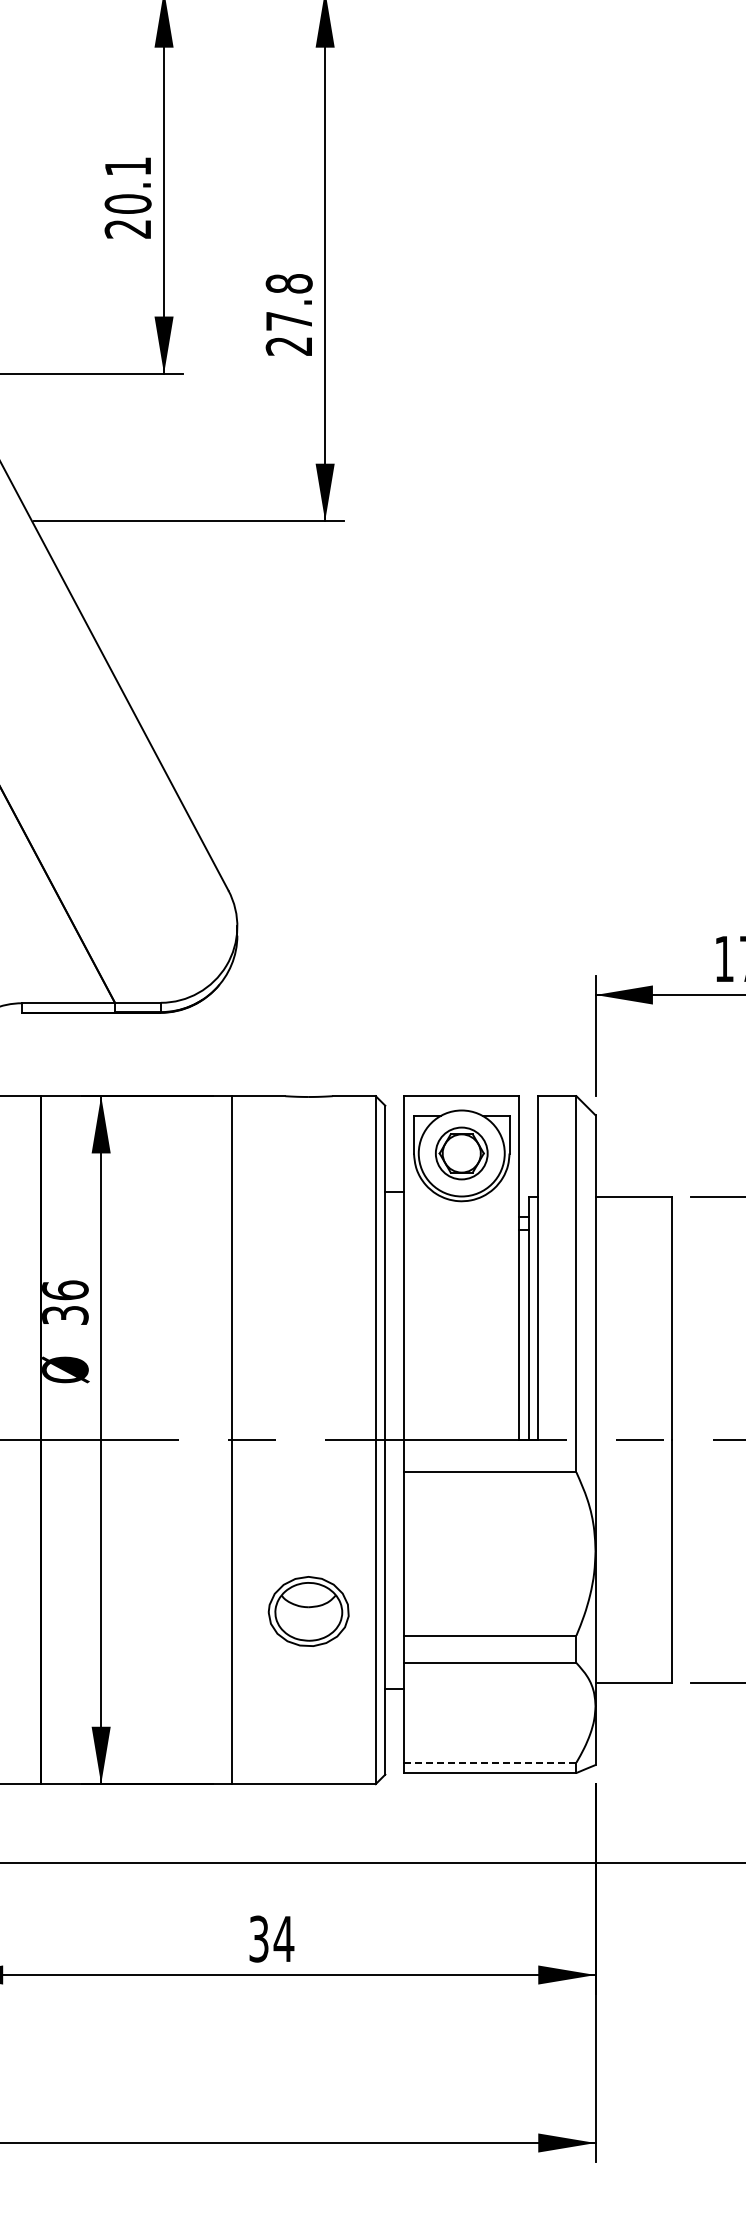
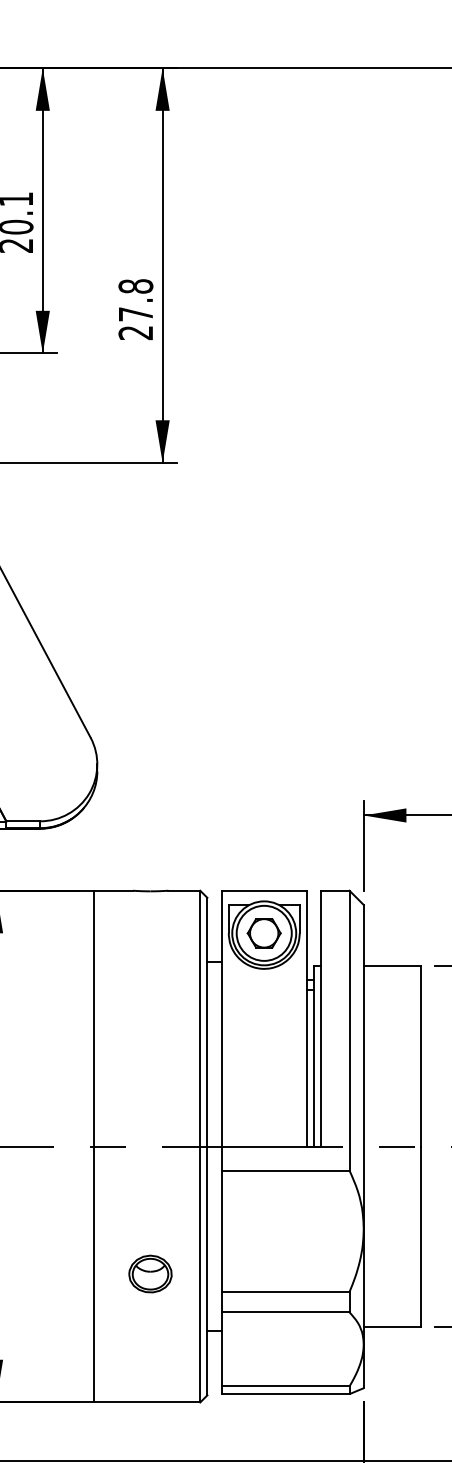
circle: (461, 1153) -> (264, 933), size x1.43
part: (308, 1611) -> (150, 1274), size x0.71
line: (490, 1762) -> (285, 1386), dashed -> solid

